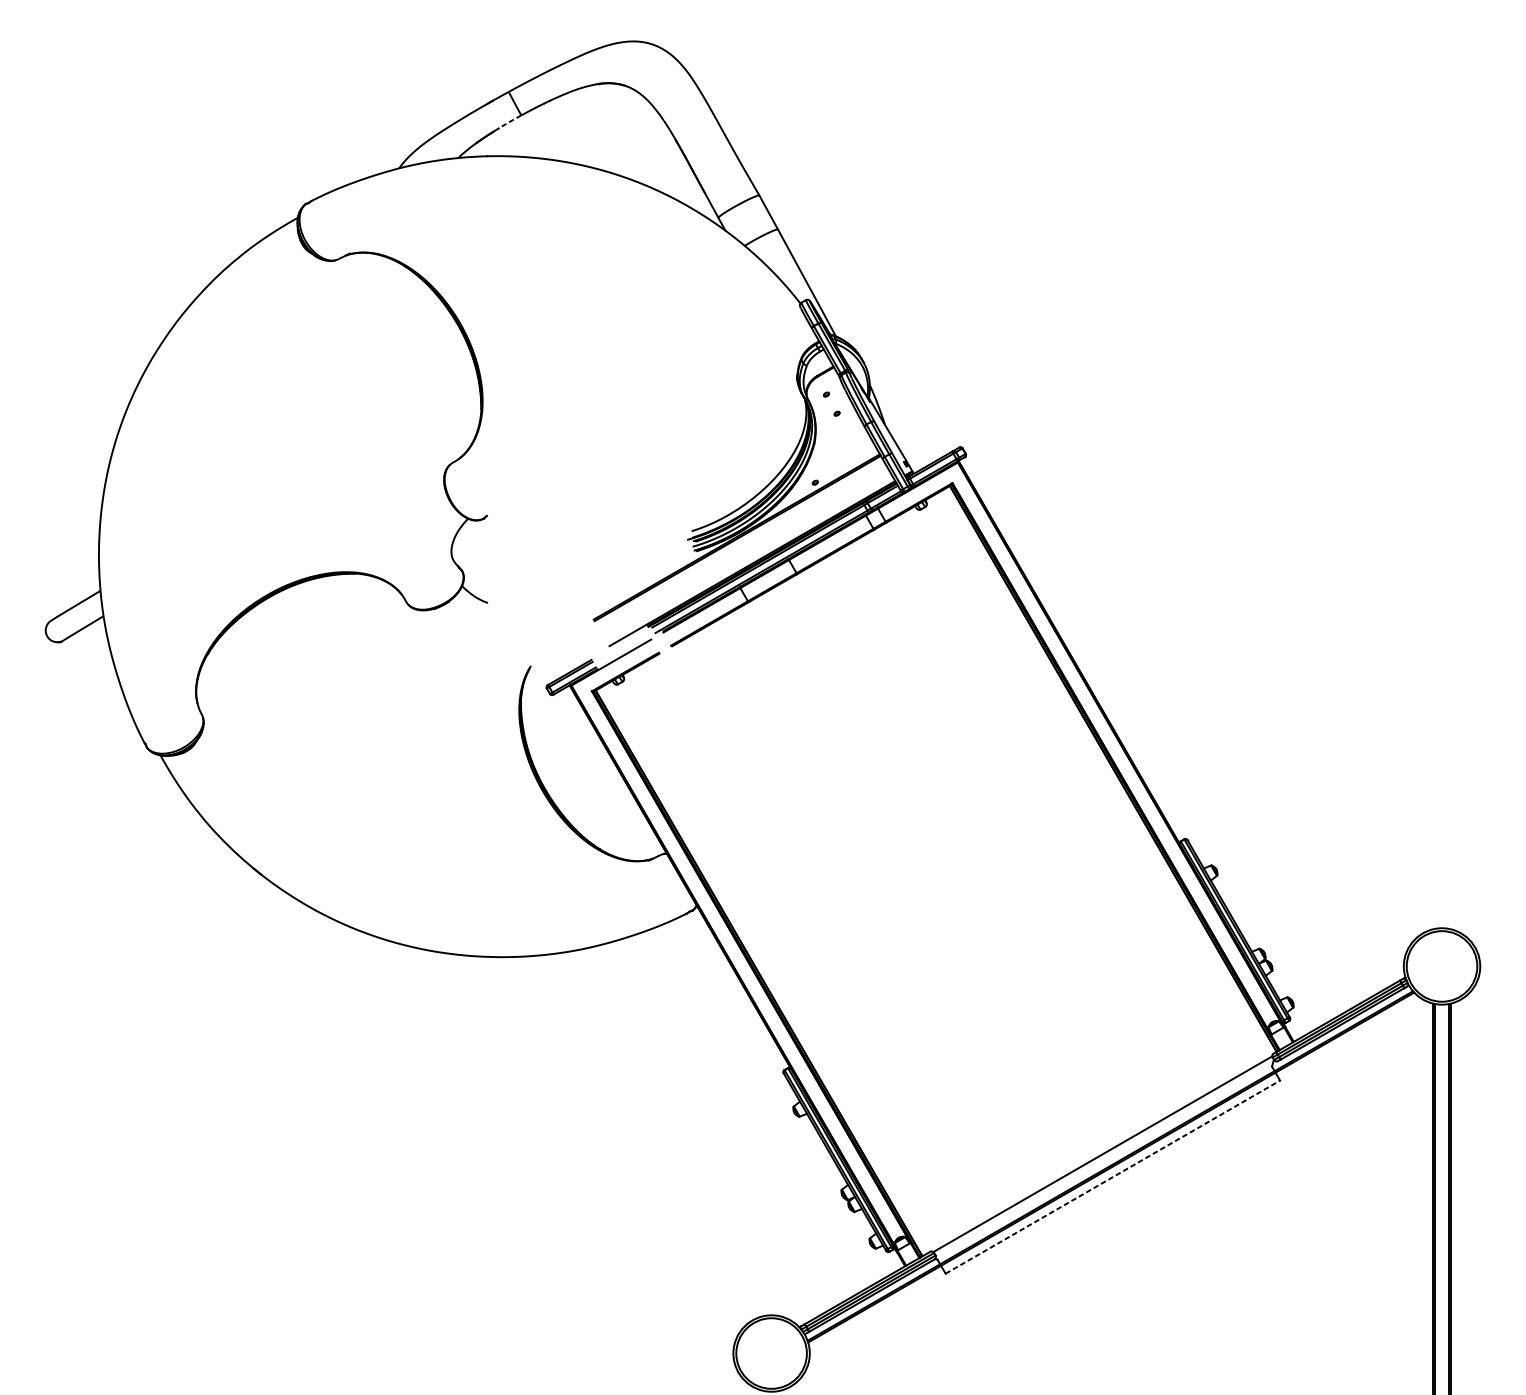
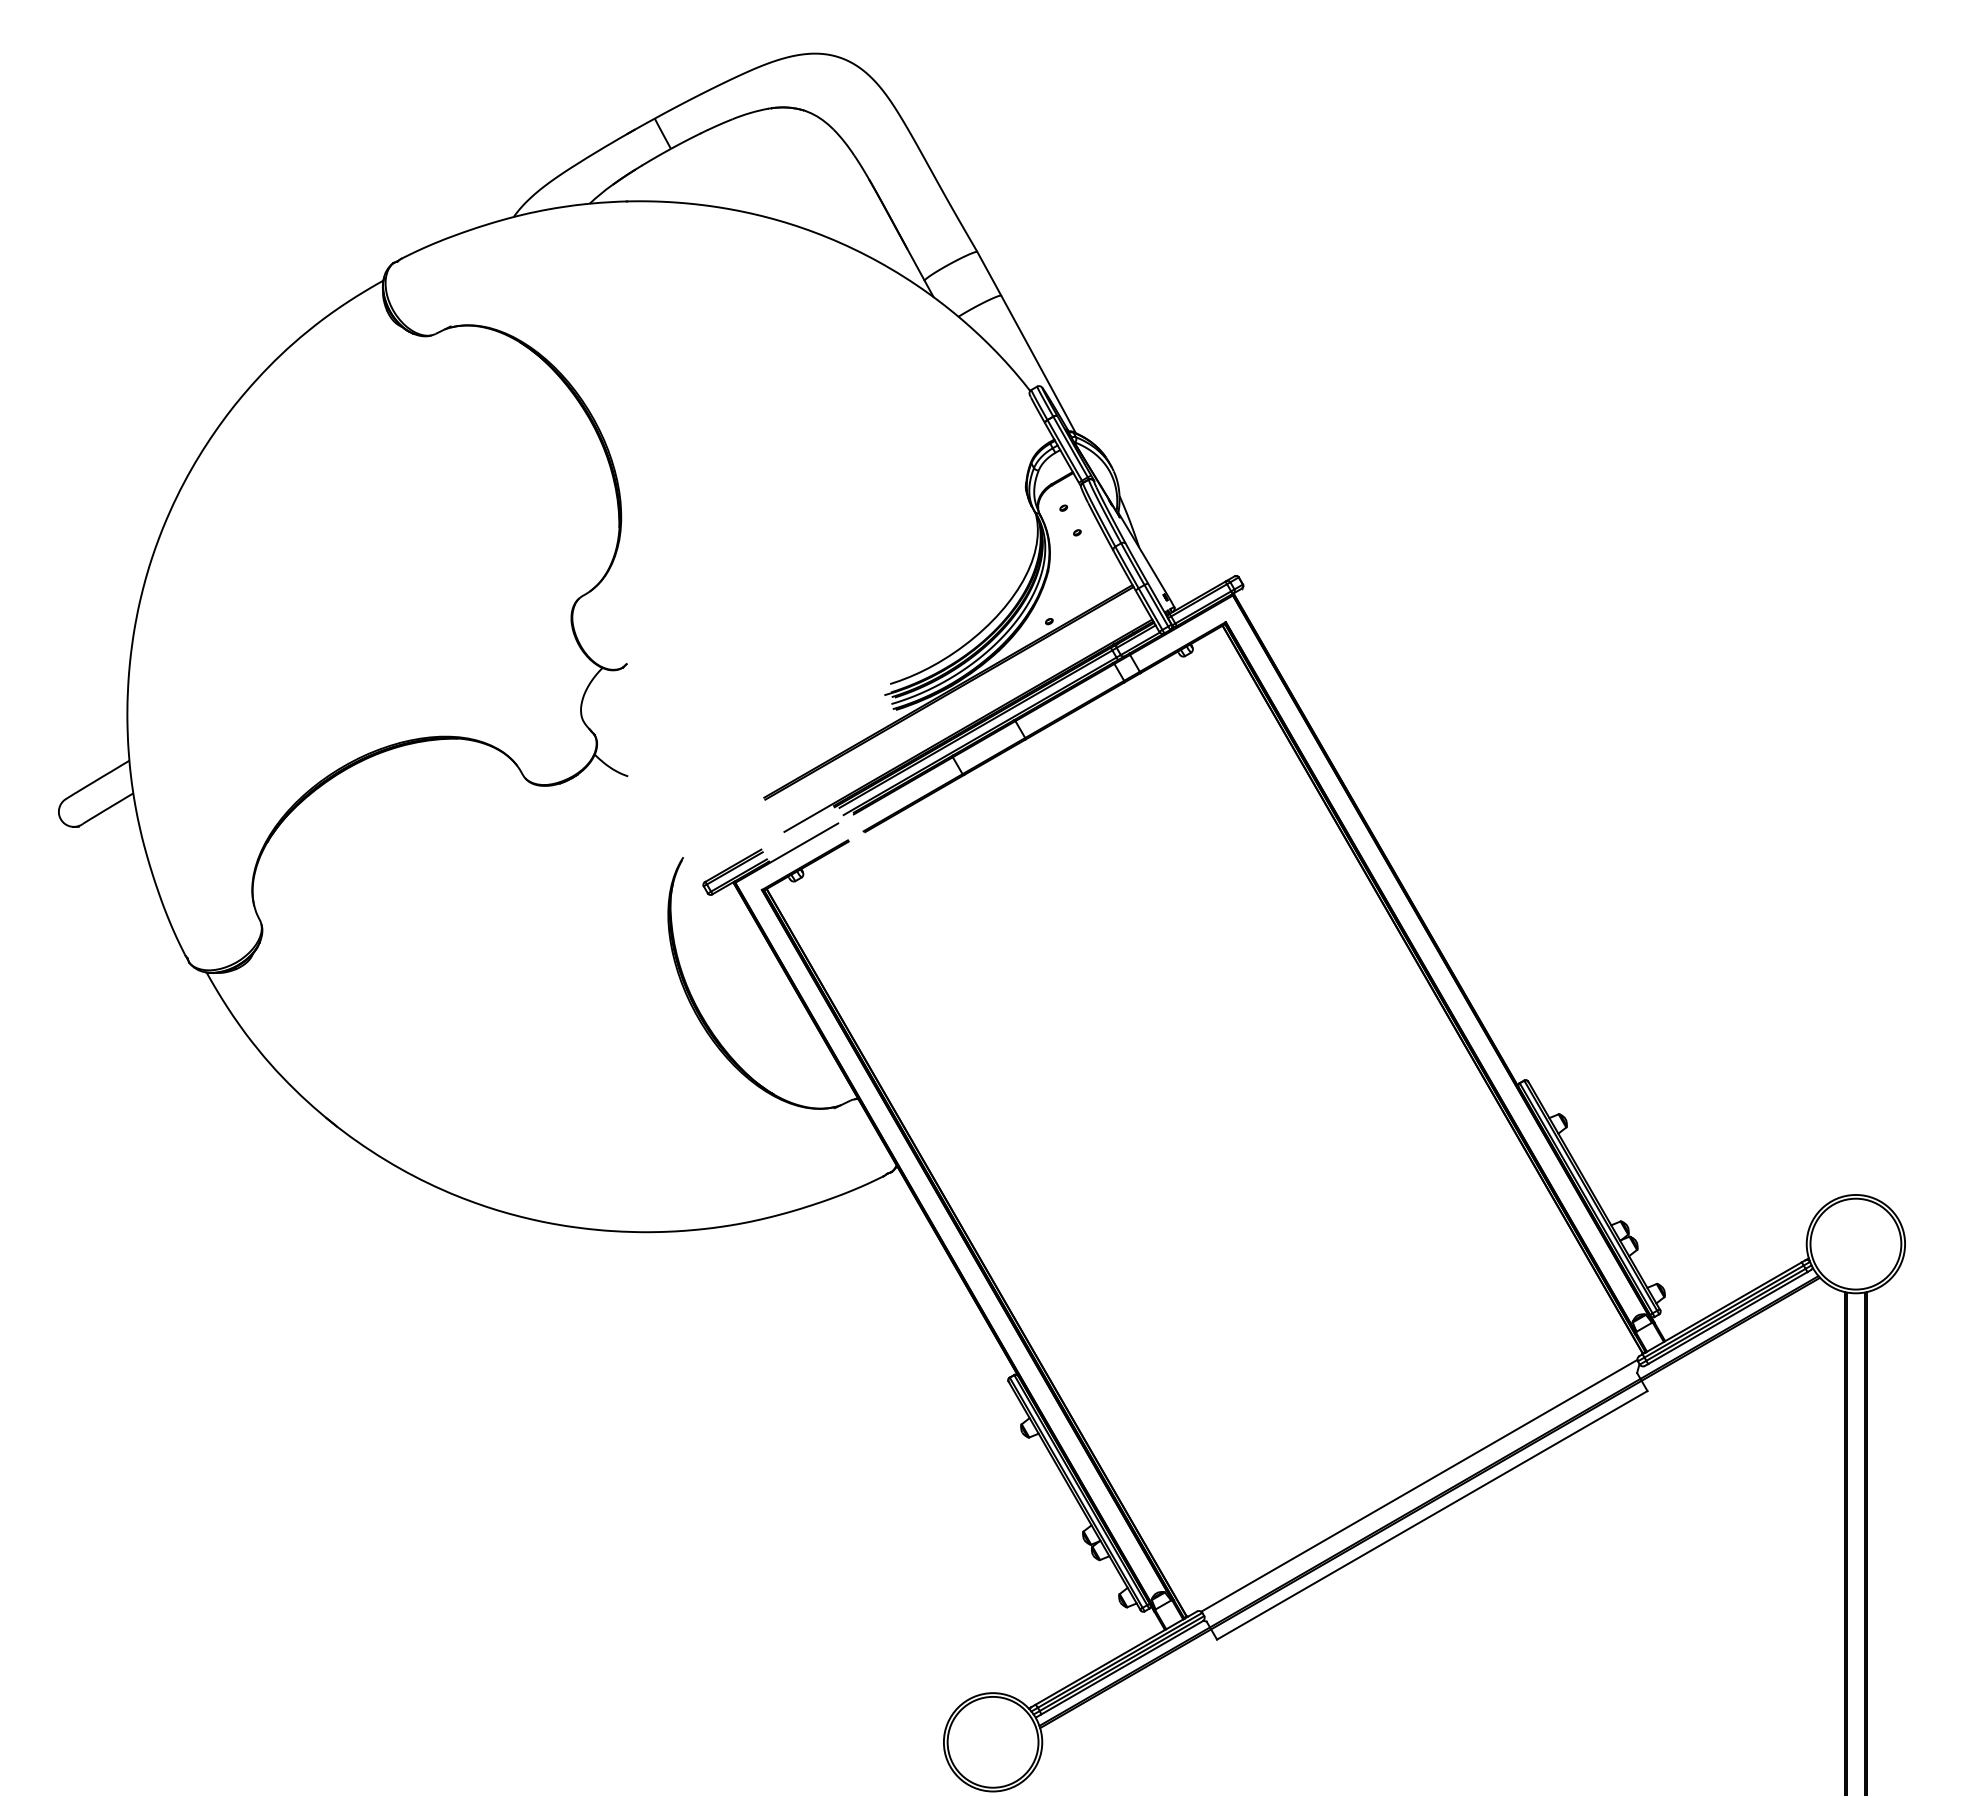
line: (510, 122) -> (656, 157), dashed -> solid
line: (1113, 1177) -> (1432, 1515), dashed -> solid

